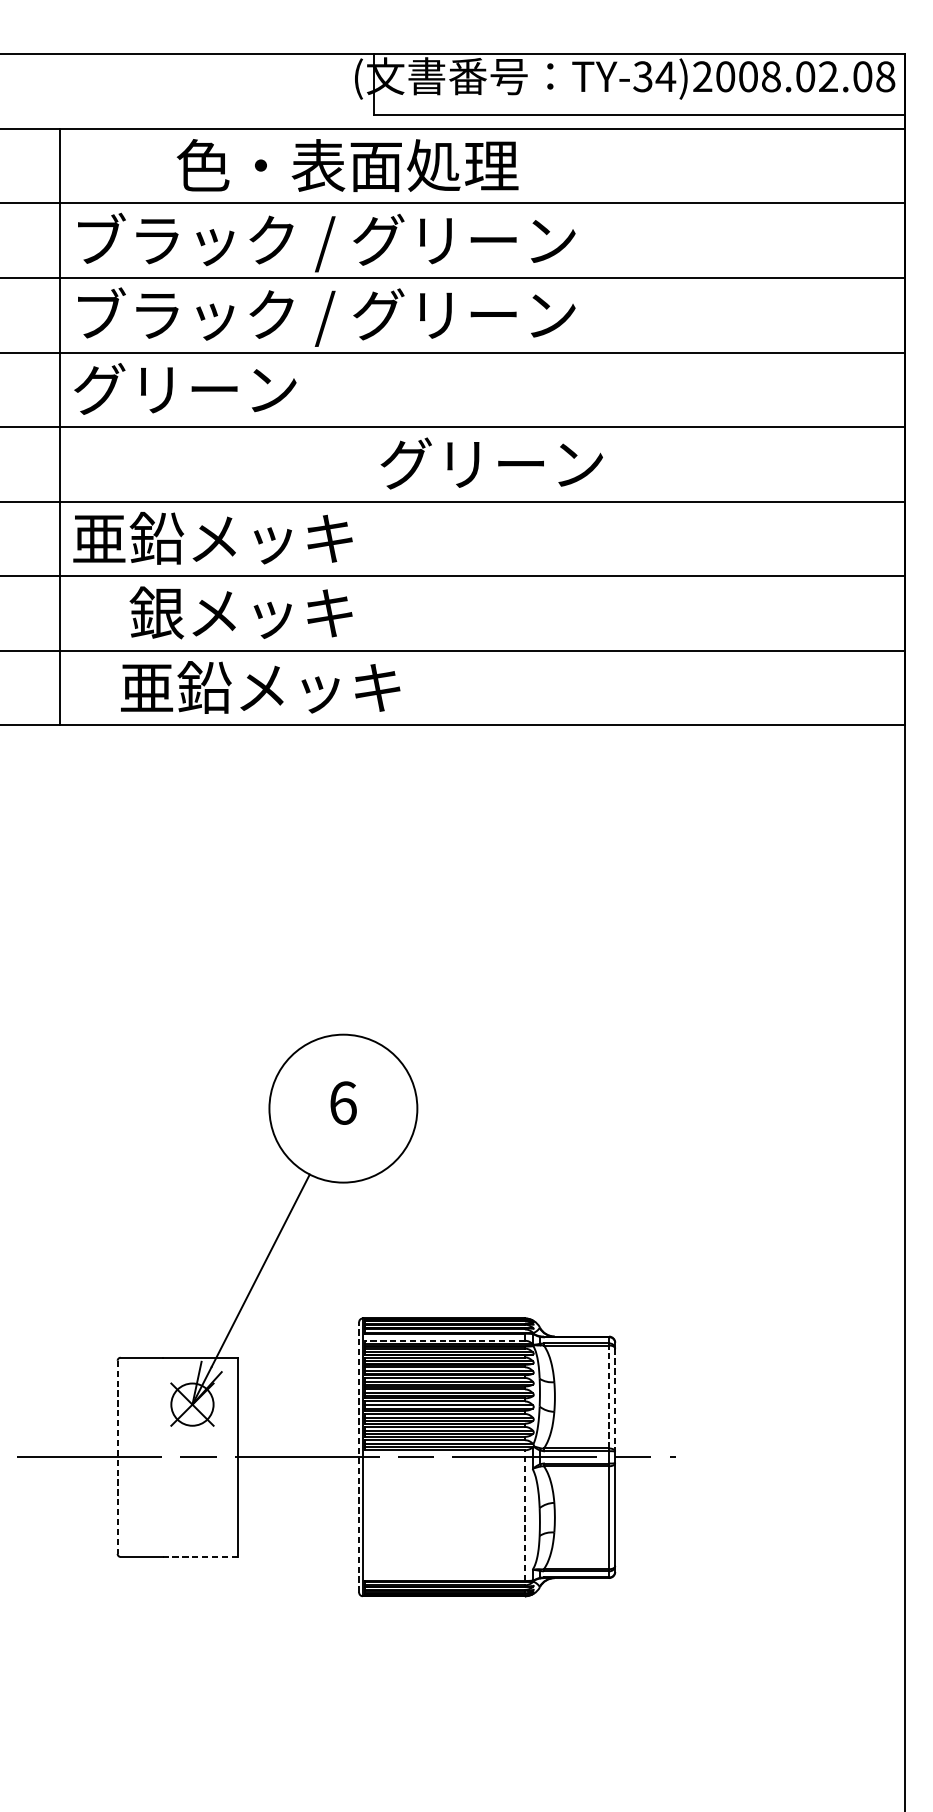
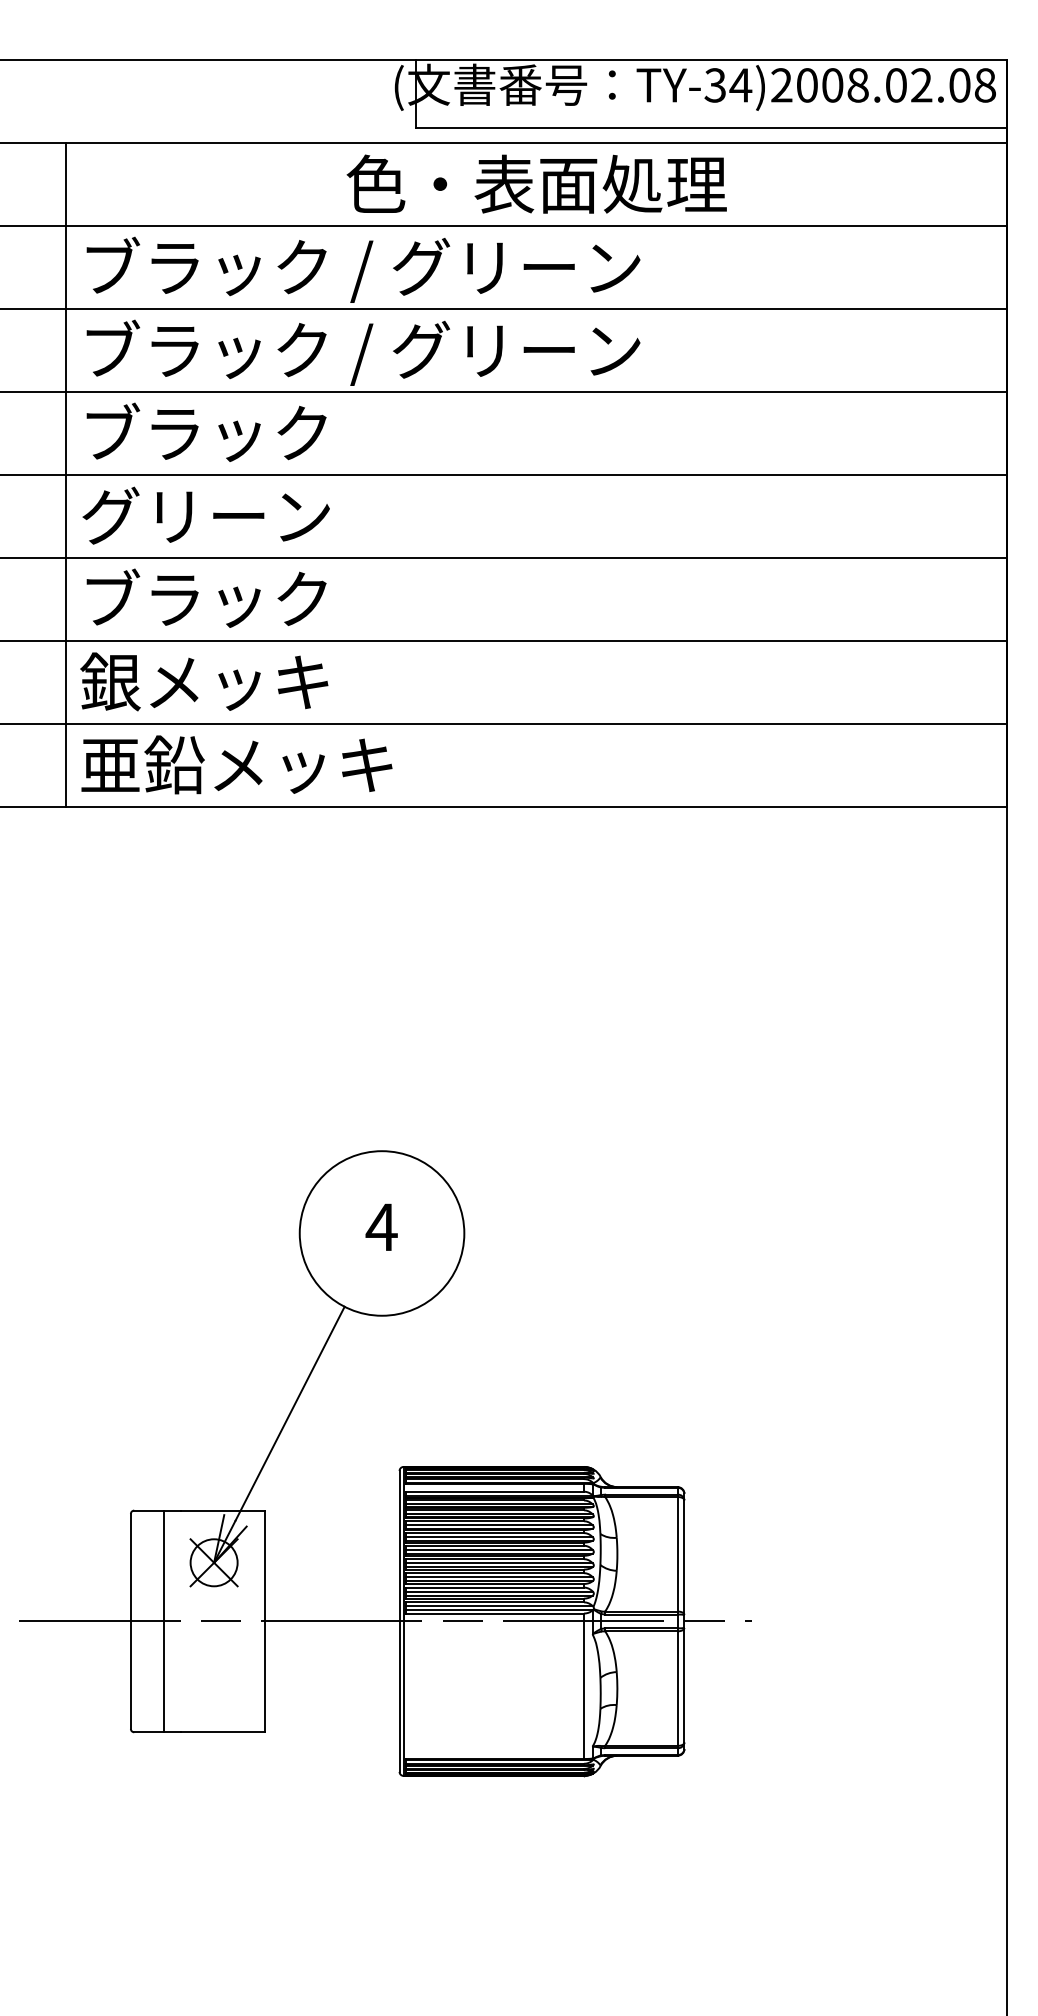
text: (347, 164) -> (536, 183), moved
text: (184, 387) -> (205, 431), グリーン -> ブラック
text: (491, 463) -> (205, 515), moved
text: (212, 537) -> (236, 598), 亜鉛メッキ -> ブラック
text: (241, 612) -> (204, 681), moved
text: (260, 687) -> (236, 764), moved
text: (342, 1103) -> (381, 1227), 6 -> 4
line: (445, 1340) -> (495, 1491), dashed -> solid
line: (608, 1396) -> (677, 1553), dashed -> solid
line: (615, 1400) -> (684, 1558), dashed -> solid
line: (359, 1456) -> (399, 1620), dashed -> solid
line: (117, 1457) -> (130, 1621), dashed -> solid
line: (147, 1457) -> (164, 1621), added
line: (525, 1515) -> (584, 1686), dashed -> solid
line: (200, 1557) -> (223, 1732), dashed -> solid

